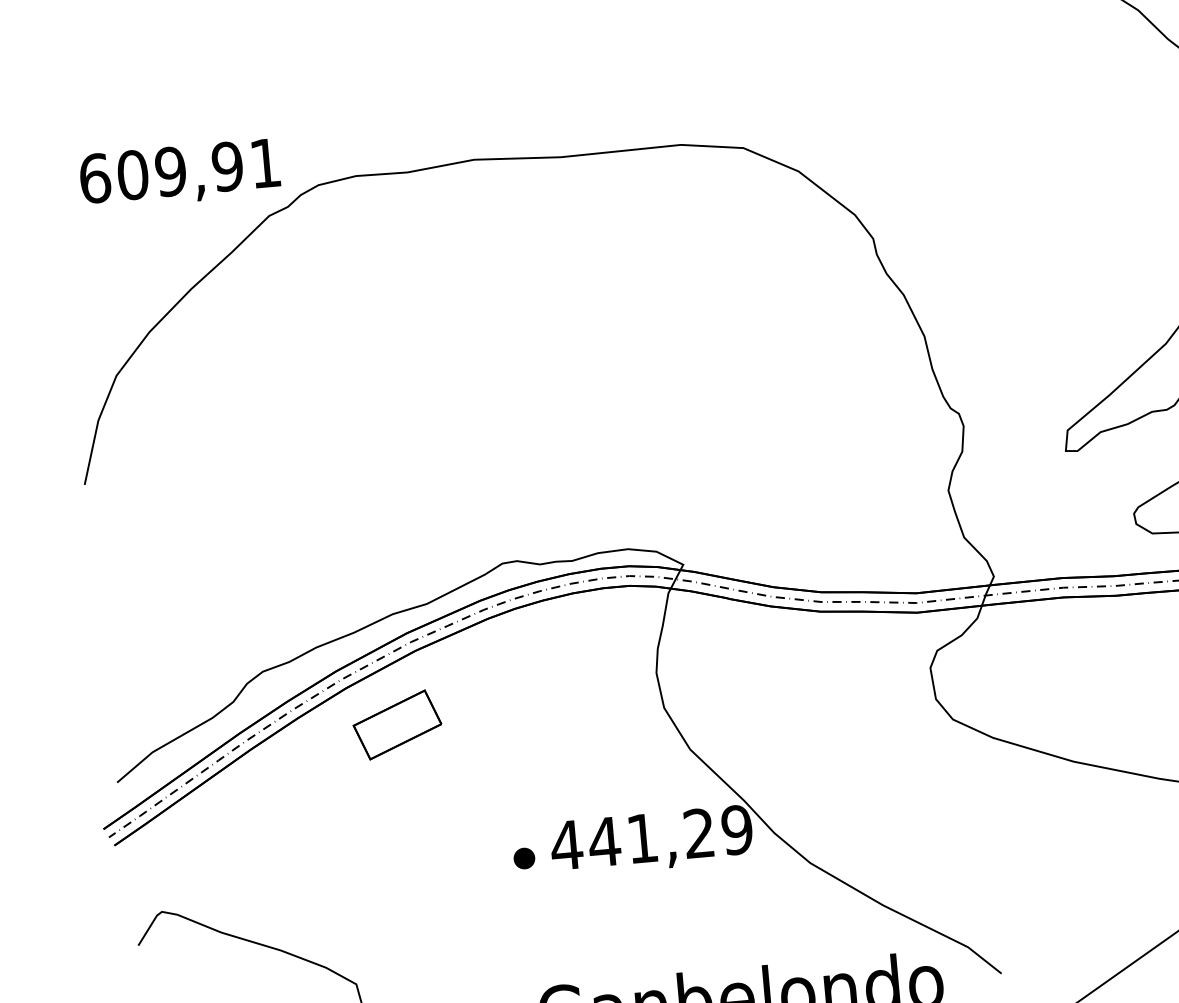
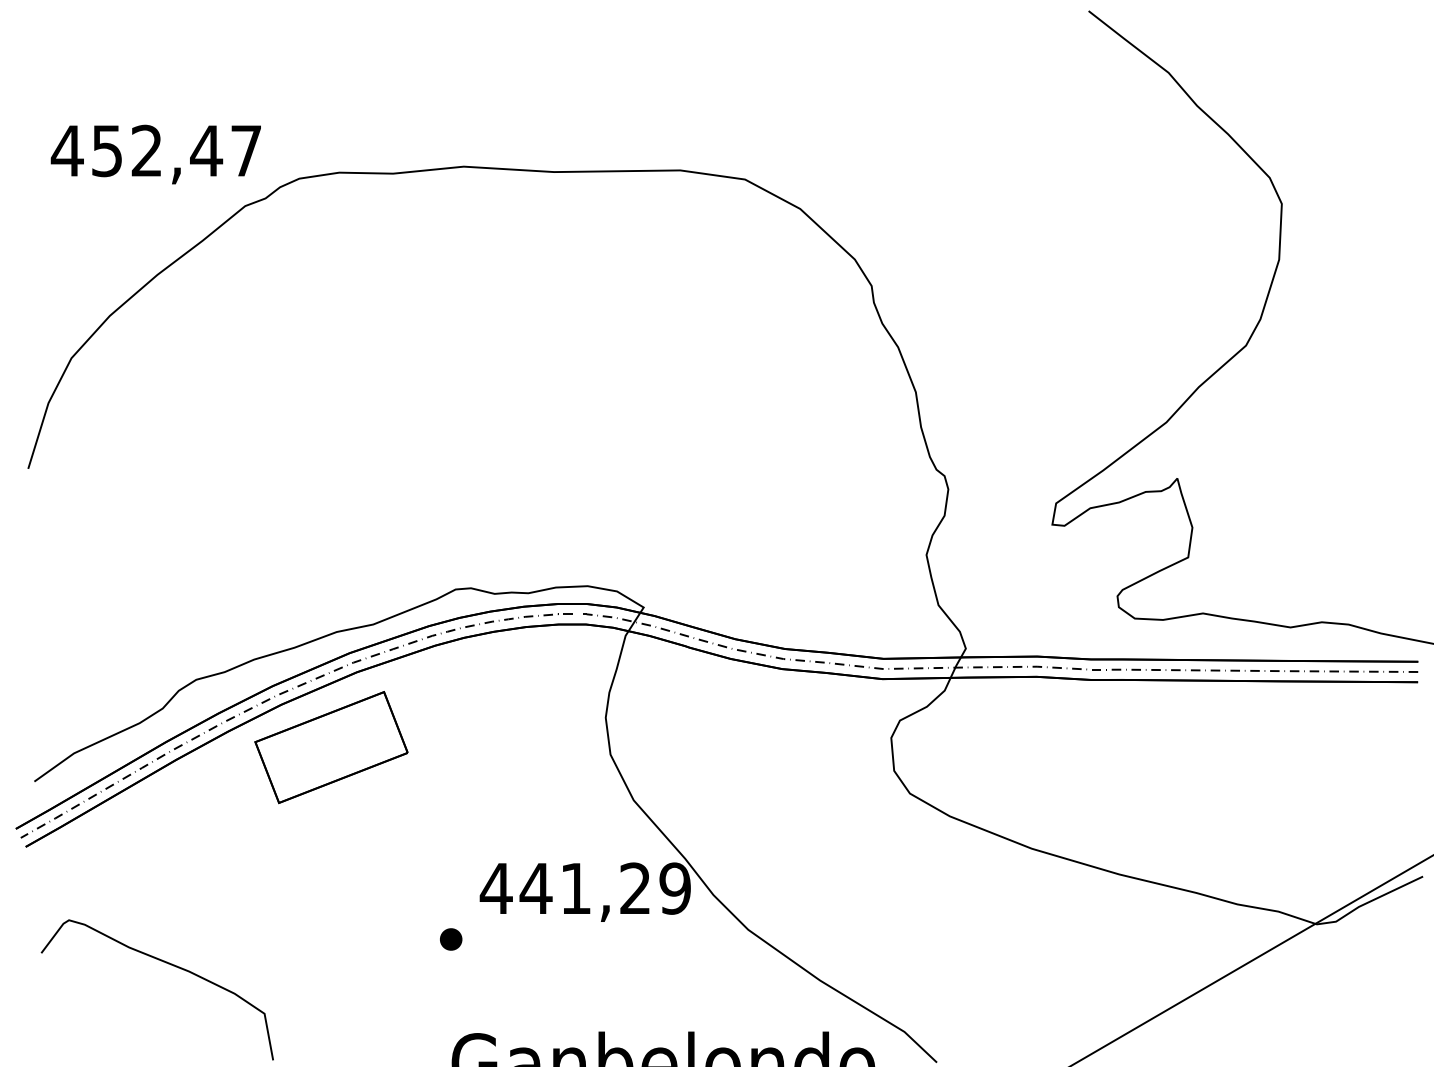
text: (178, 170) -> (155, 150), 609,91 -> 452,47
part: (397, 724) -> (331, 747), size x1.67
part: (524, 858) -> (451, 939), moved

